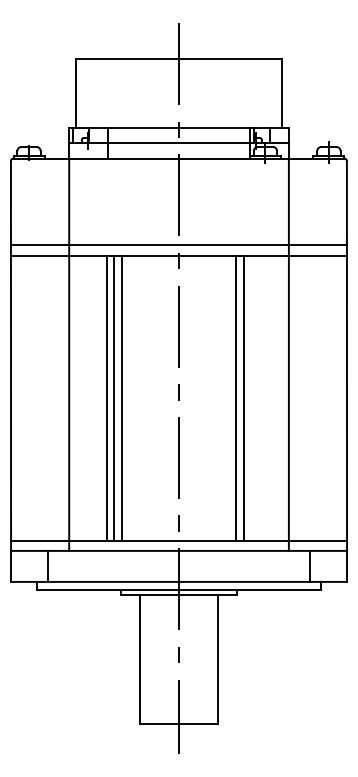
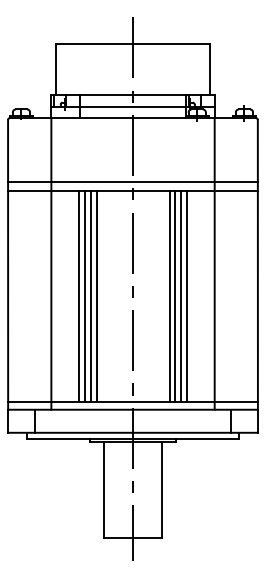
line: (129, 398) -> (96, 296), added
line: (228, 398) -> (169, 296), added
line: (250, 398) -> (186, 296), added

